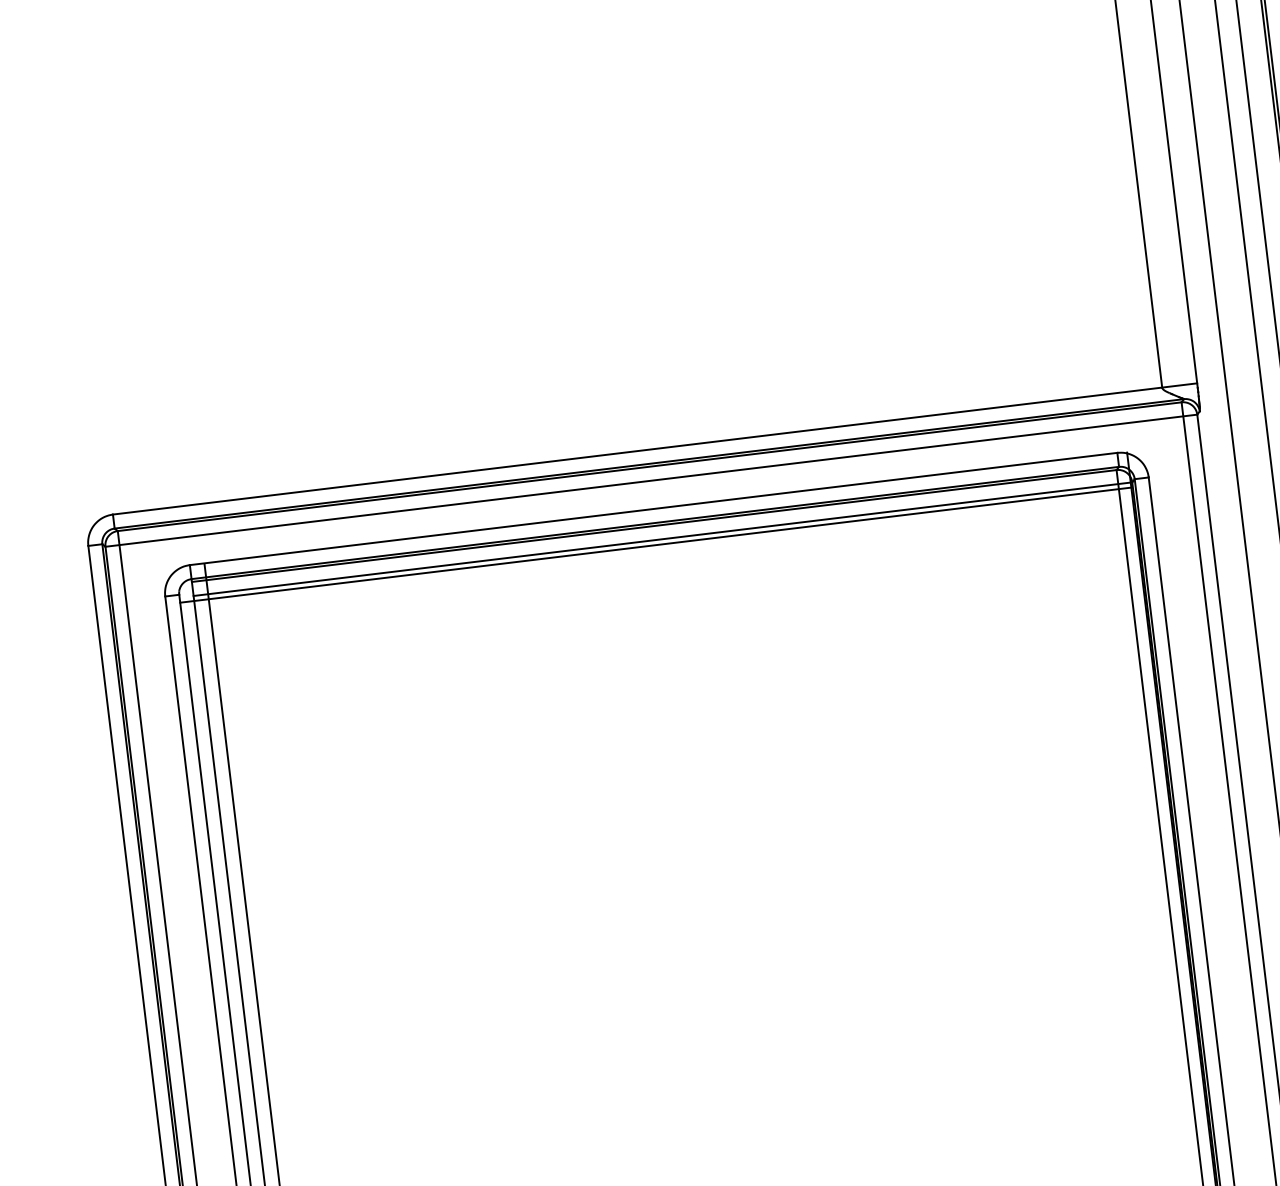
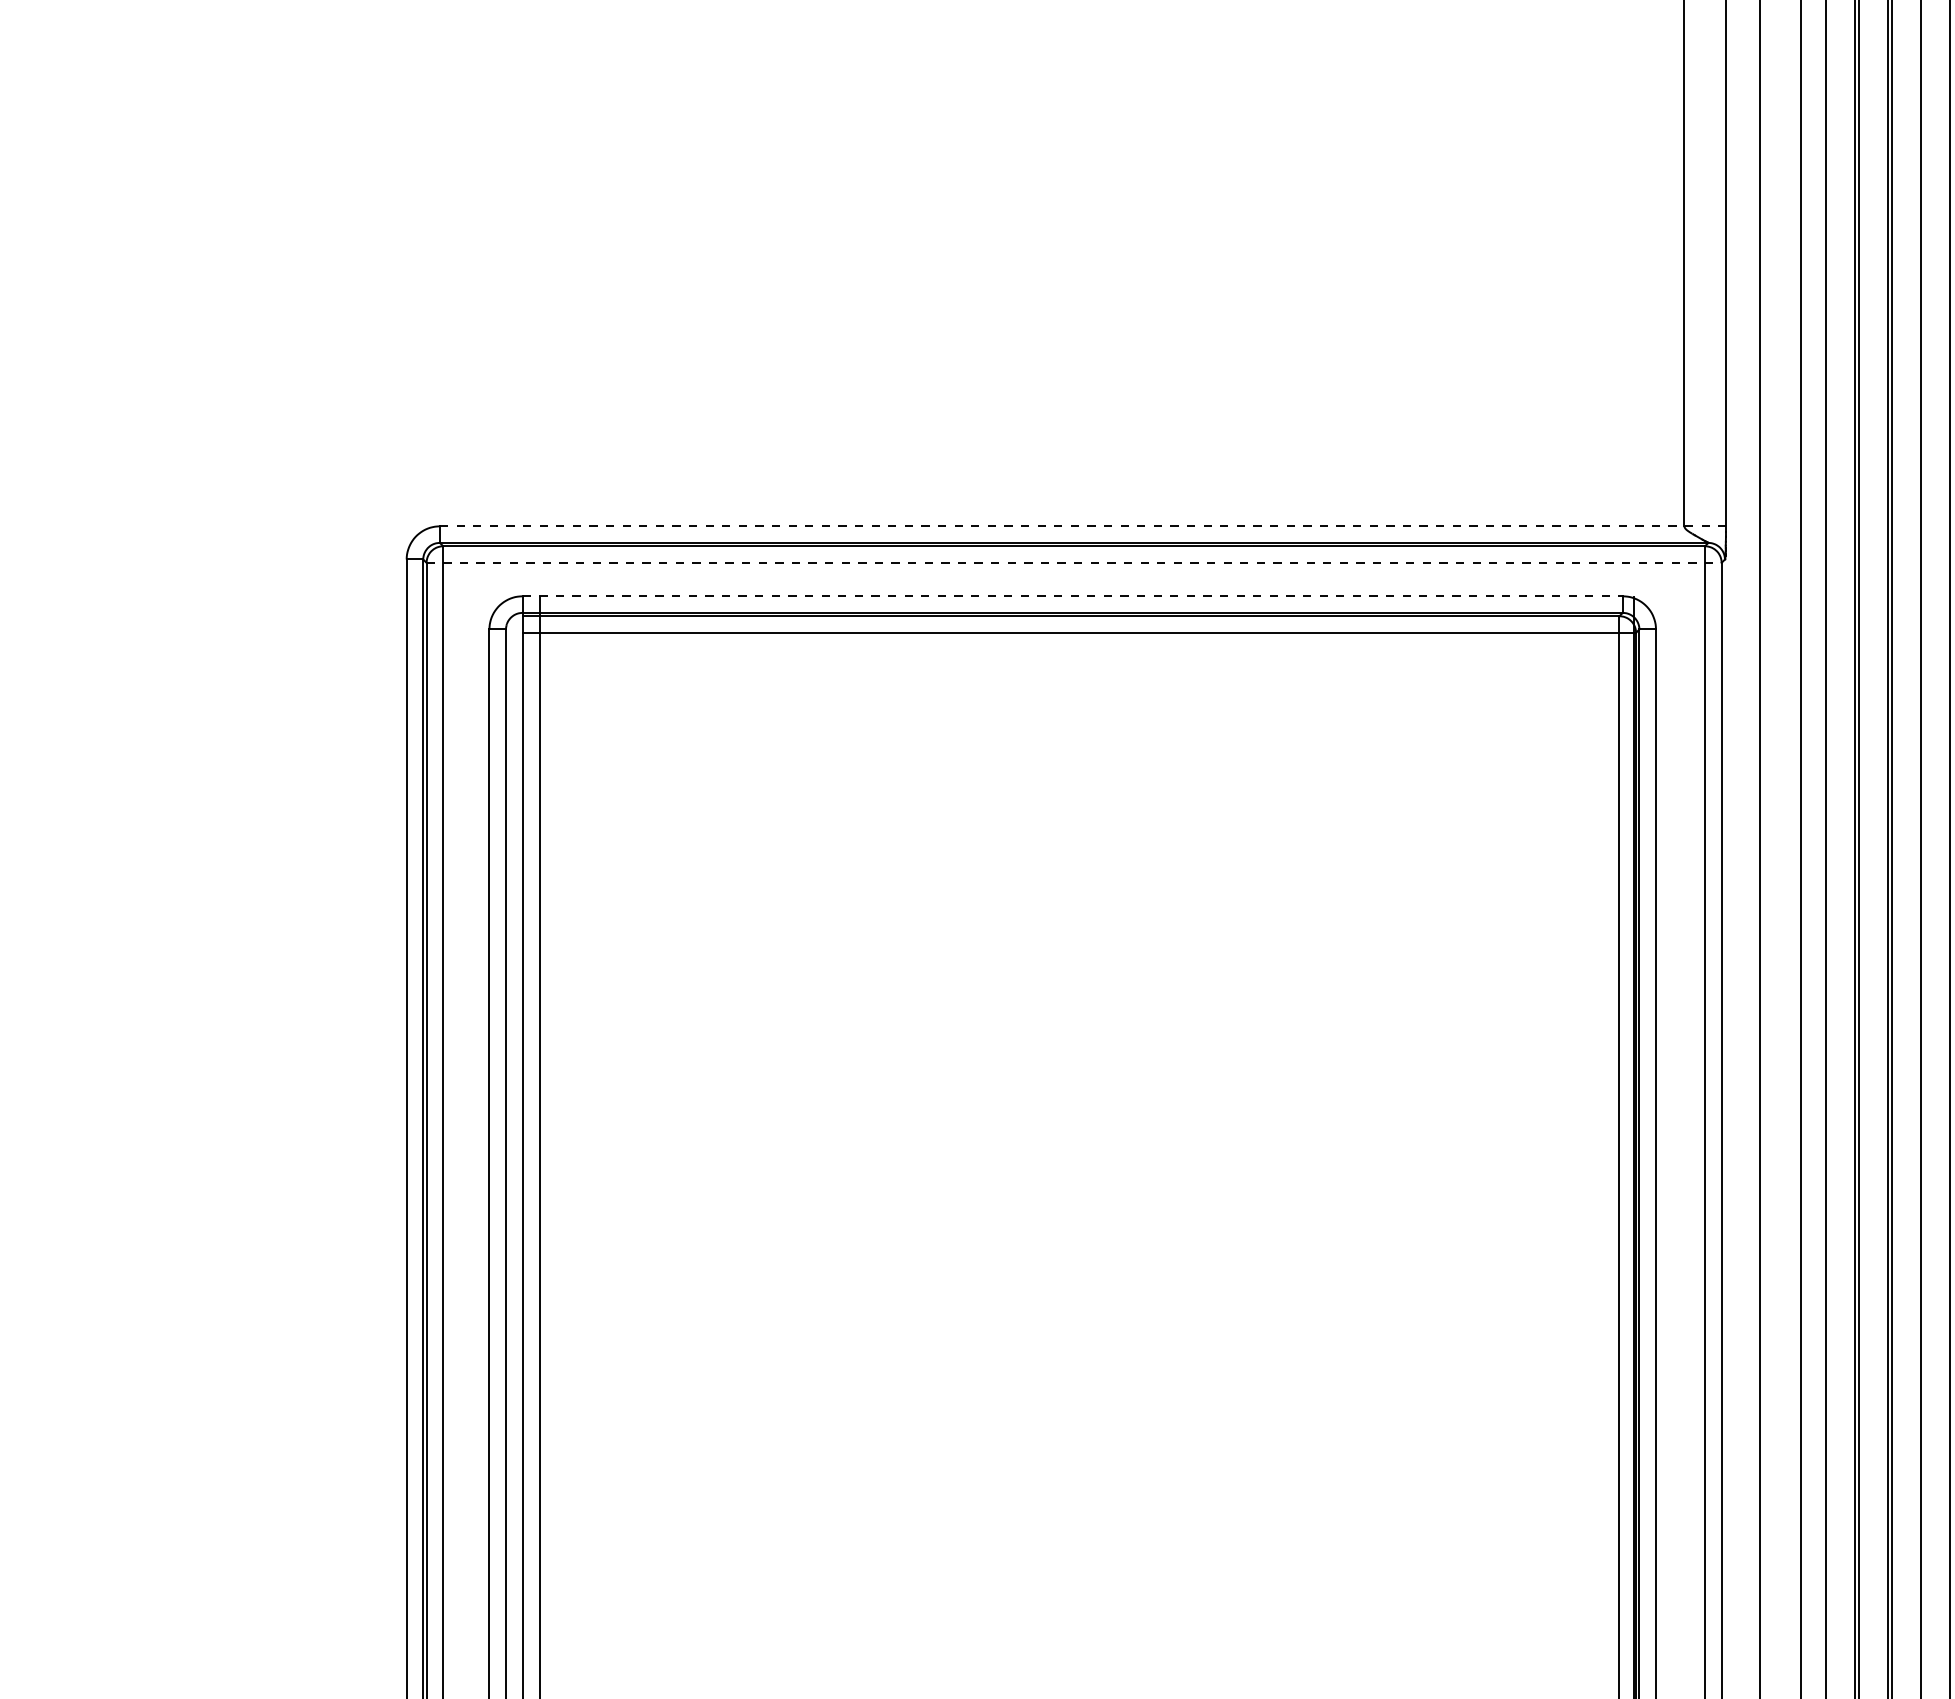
line: (655, 449) -> (1083, 526), solid -> dashed
line: (651, 480) -> (1074, 562), solid -> dashed
line: (654, 509) -> (1073, 596), solid -> dashed
line: (656, 544) -> (1070, 638), removed

